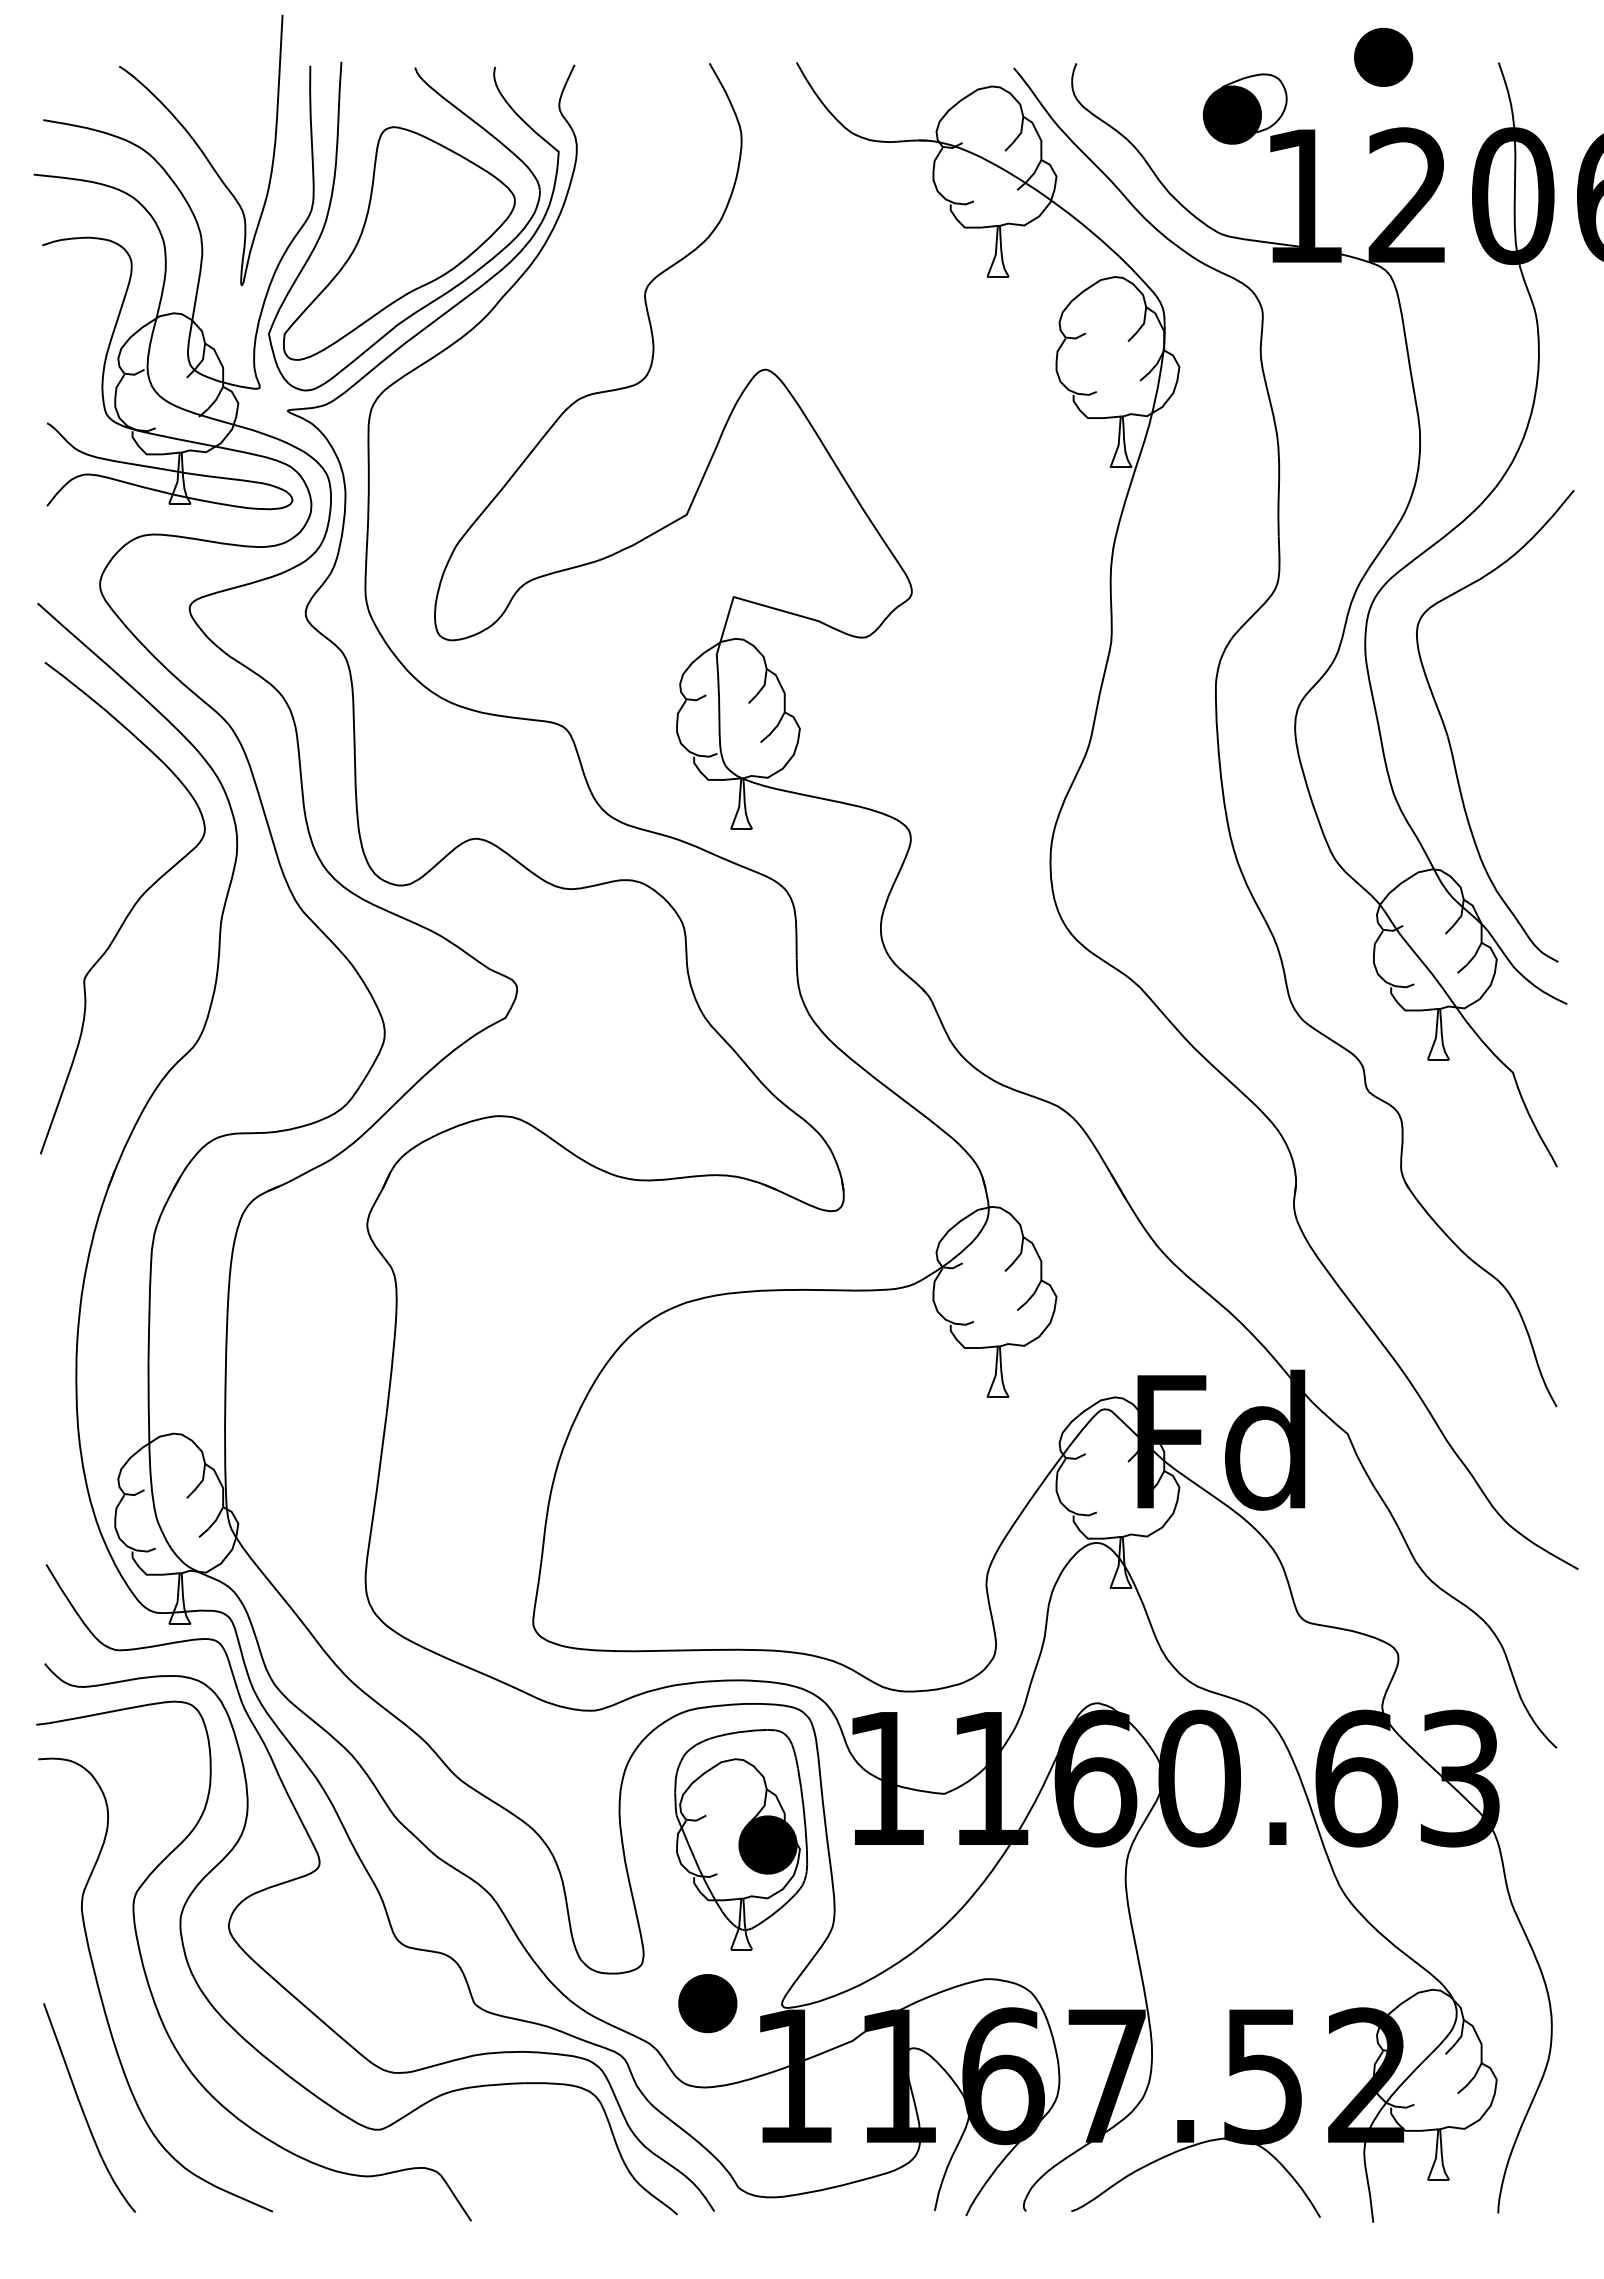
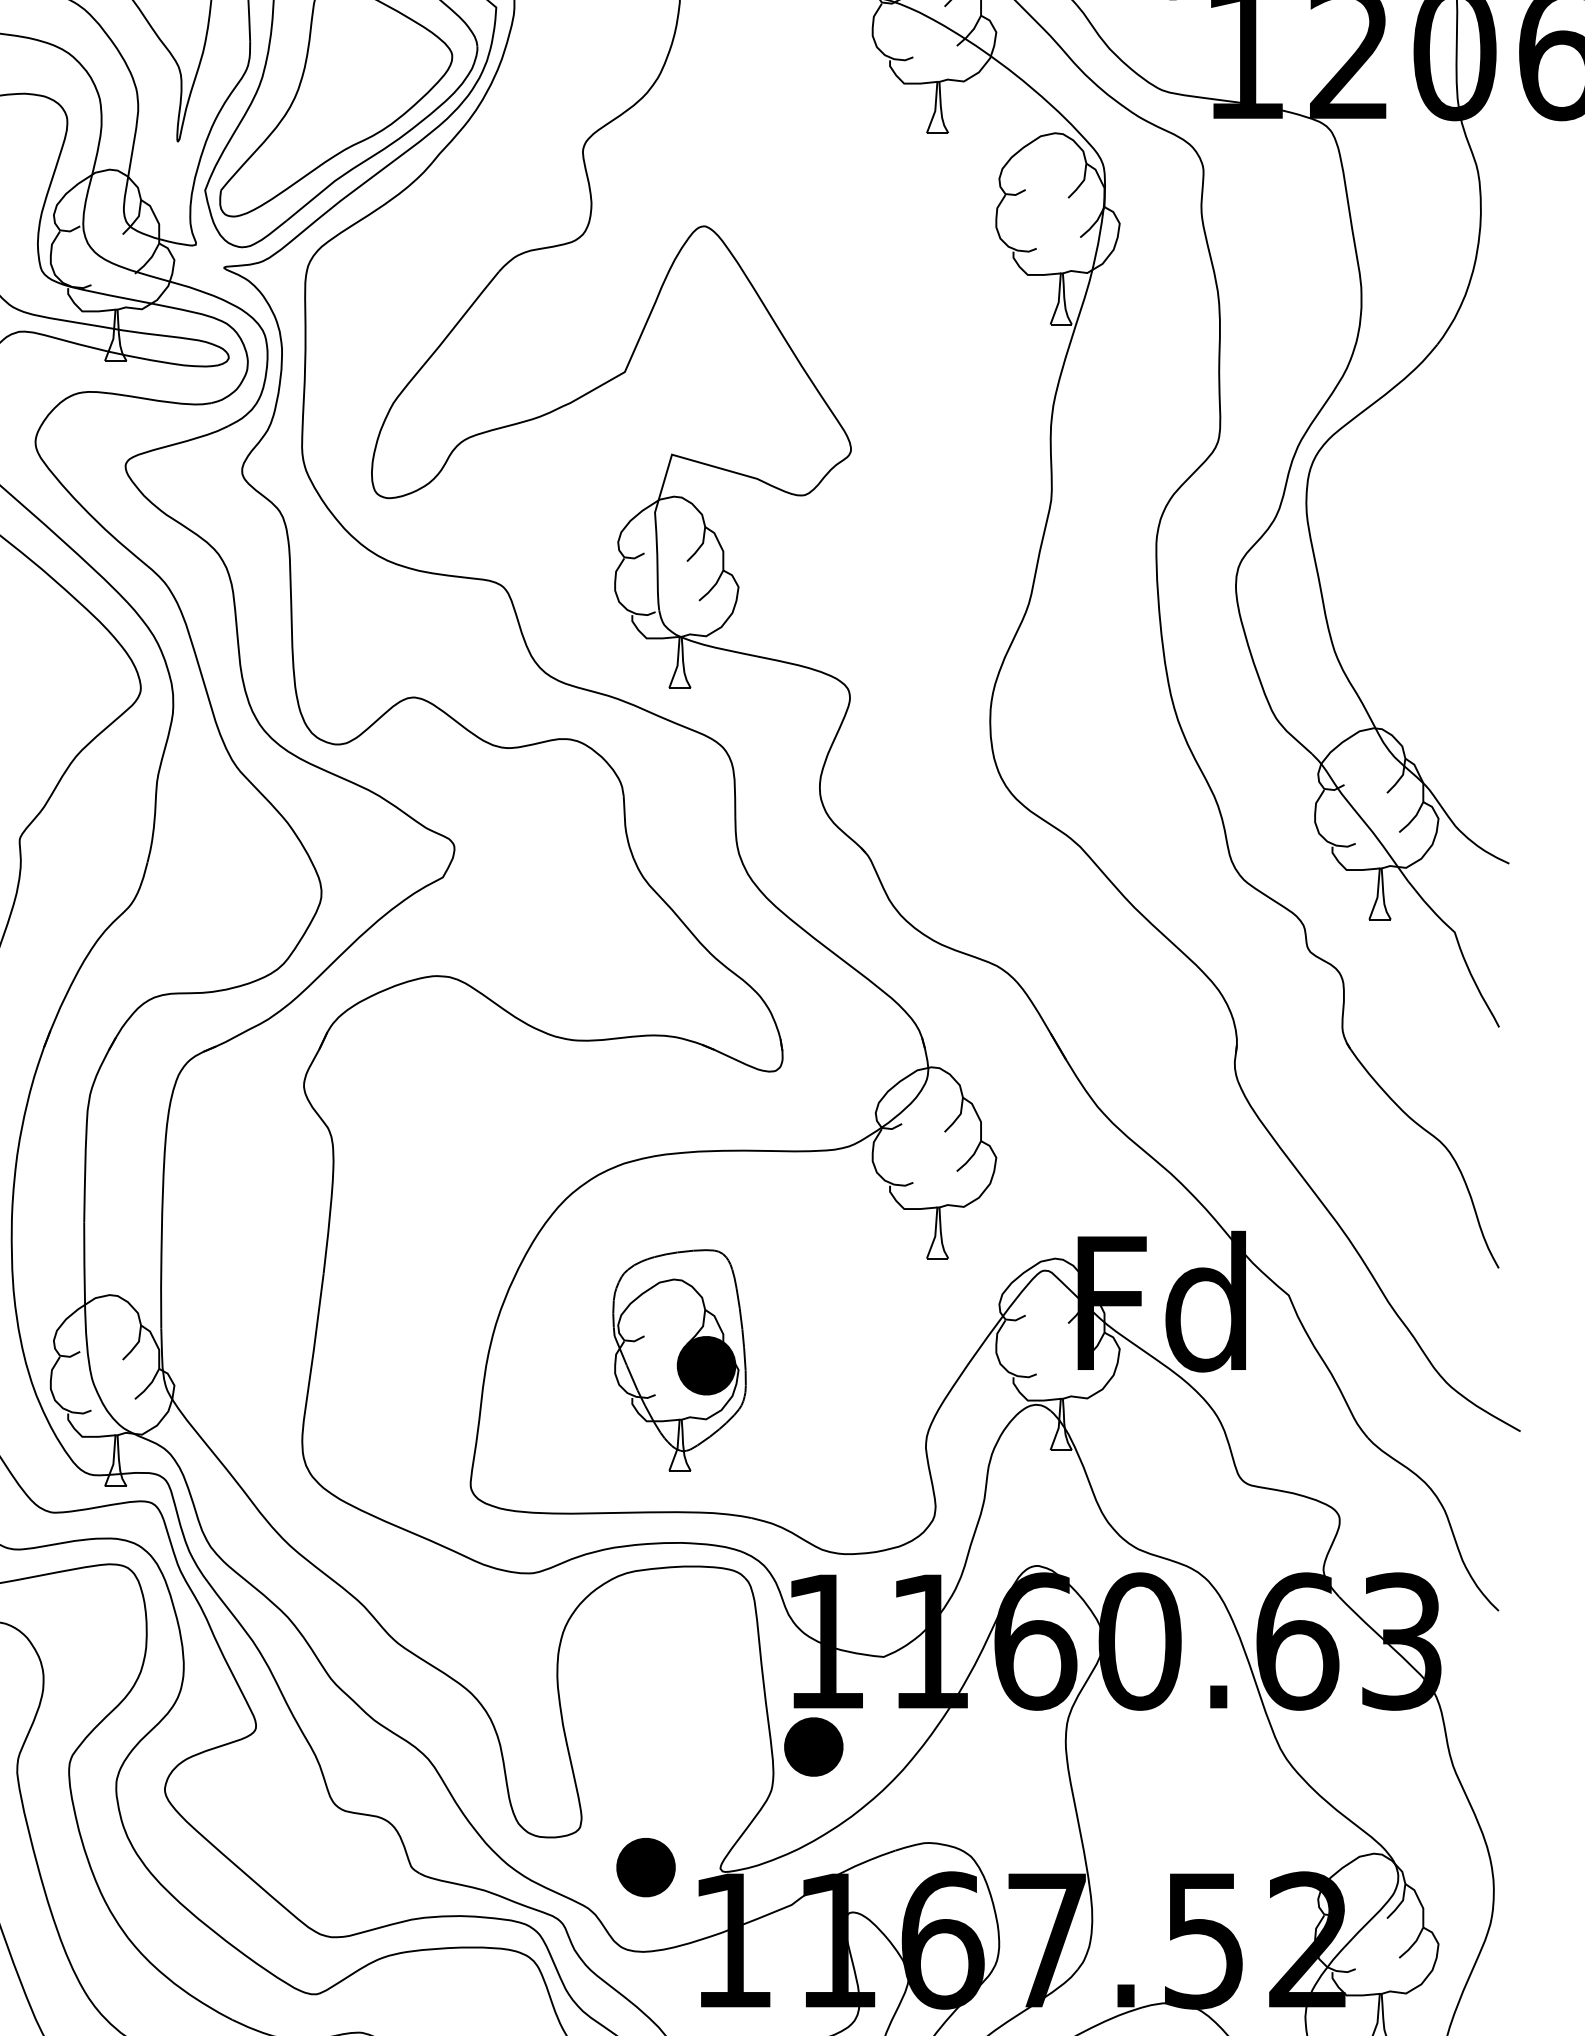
part: (1449, 738) -> (1391, 596), removed
part: (741, 1839) -> (679, 1360), moved
part: (874, 1883) -> (813, 1746), added

